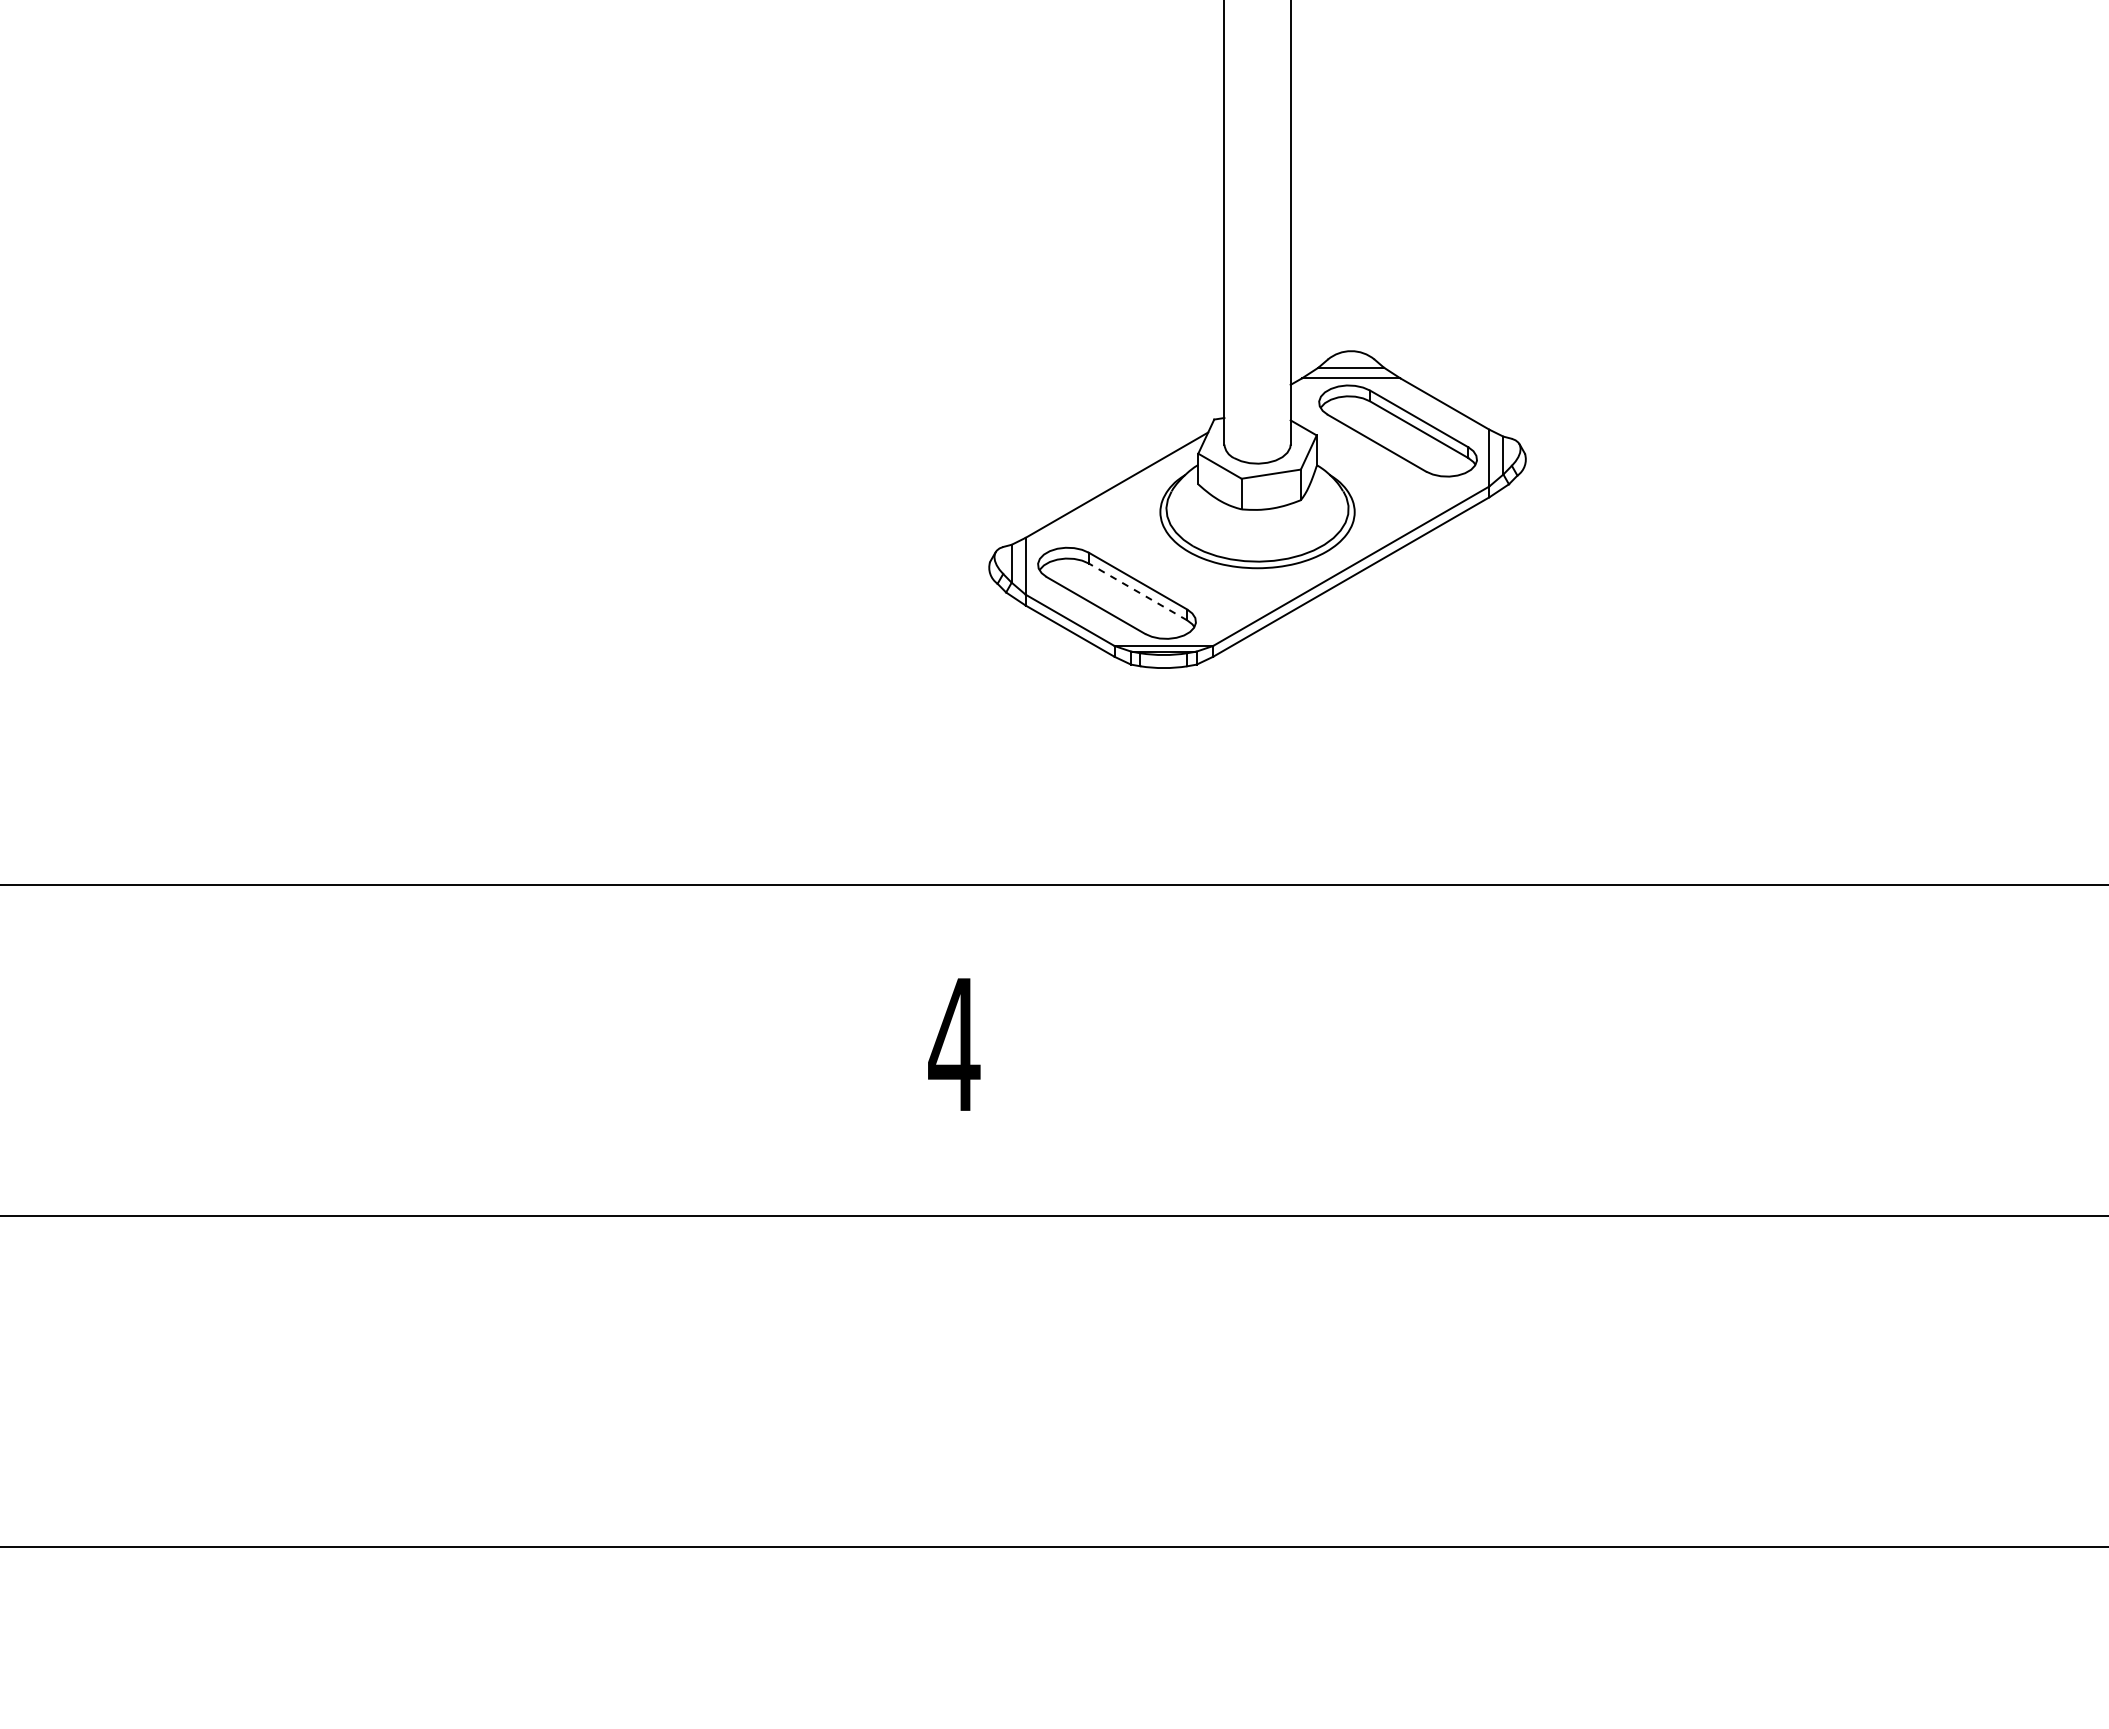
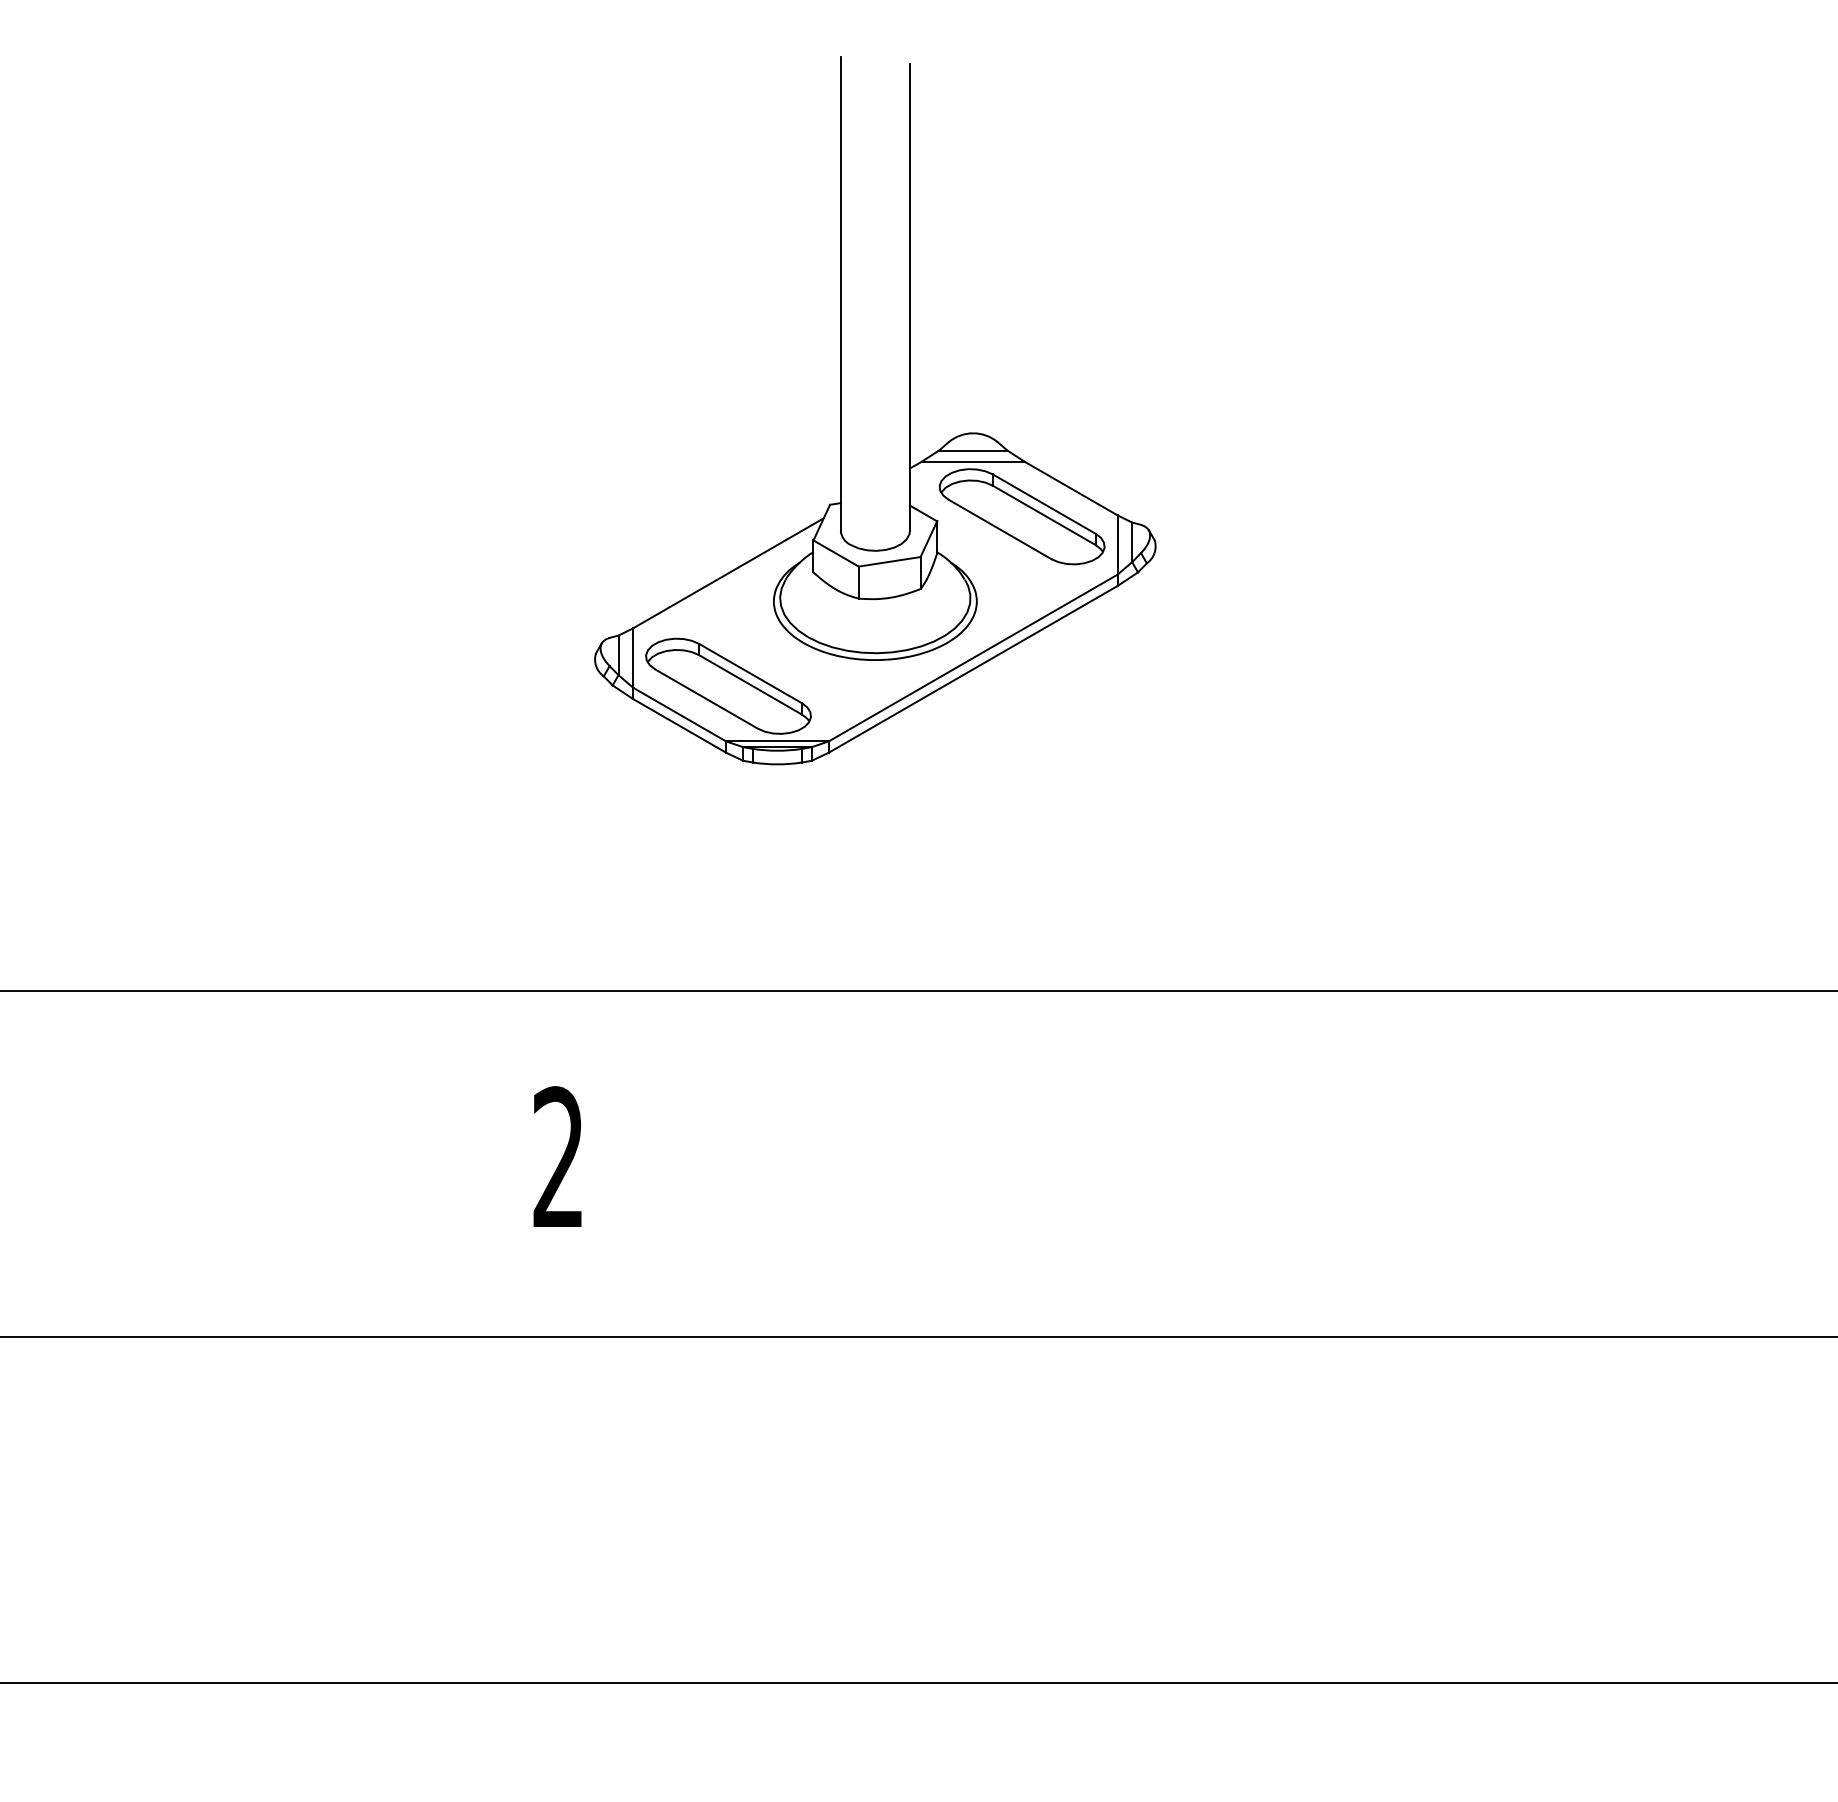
line: (1138, 591) -> (750, 684), dashed -> solid
text: (954, 1043) -> (558, 1156), 4 -> 2

